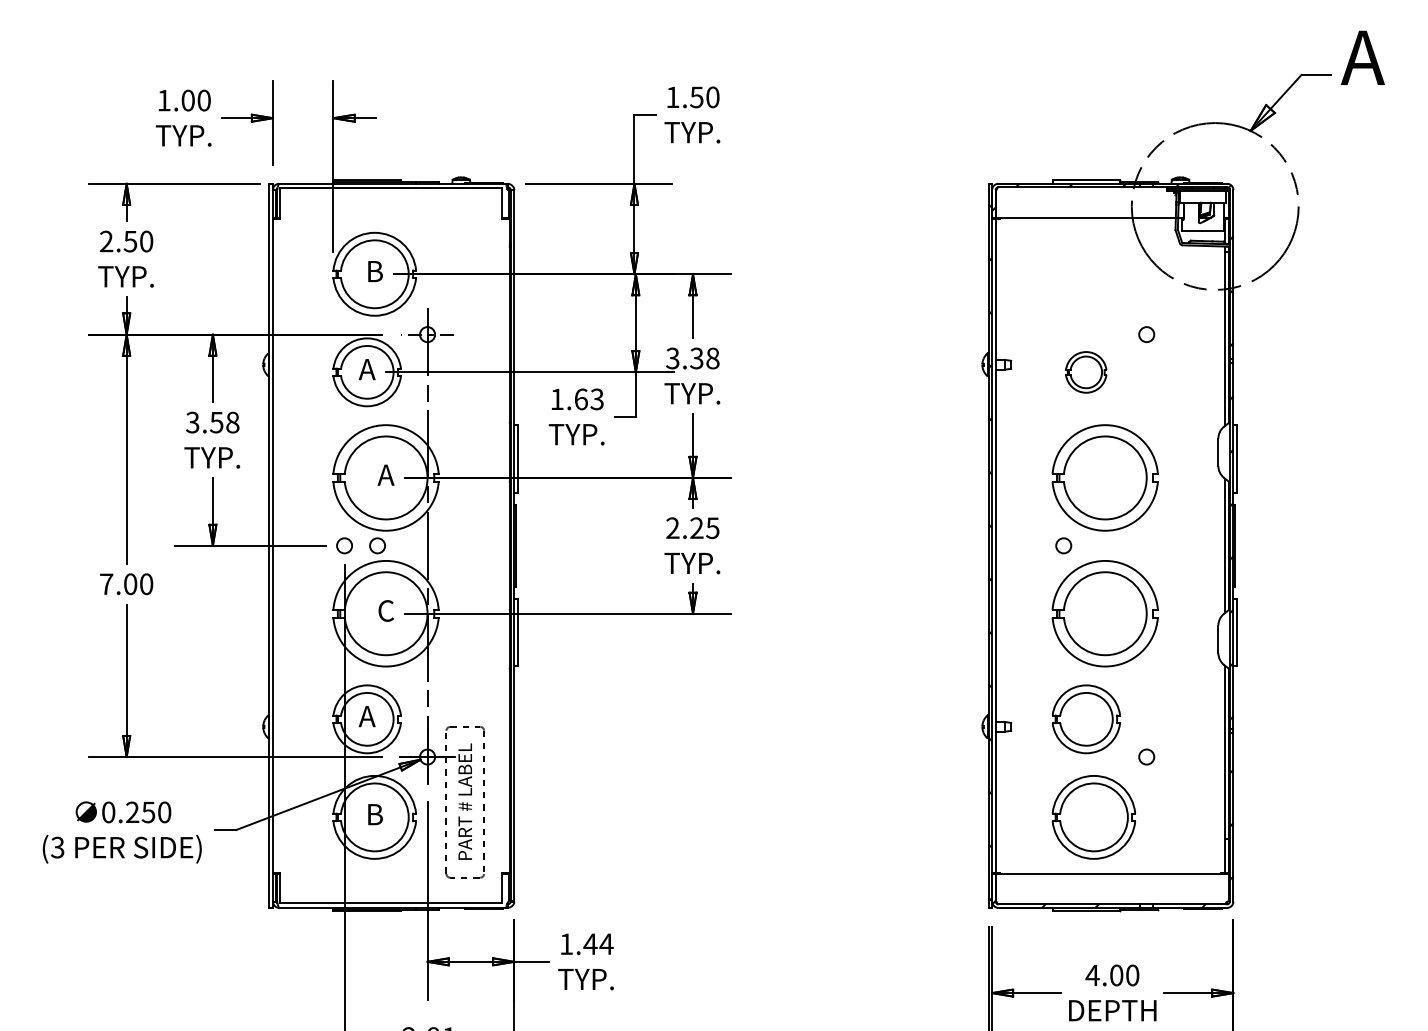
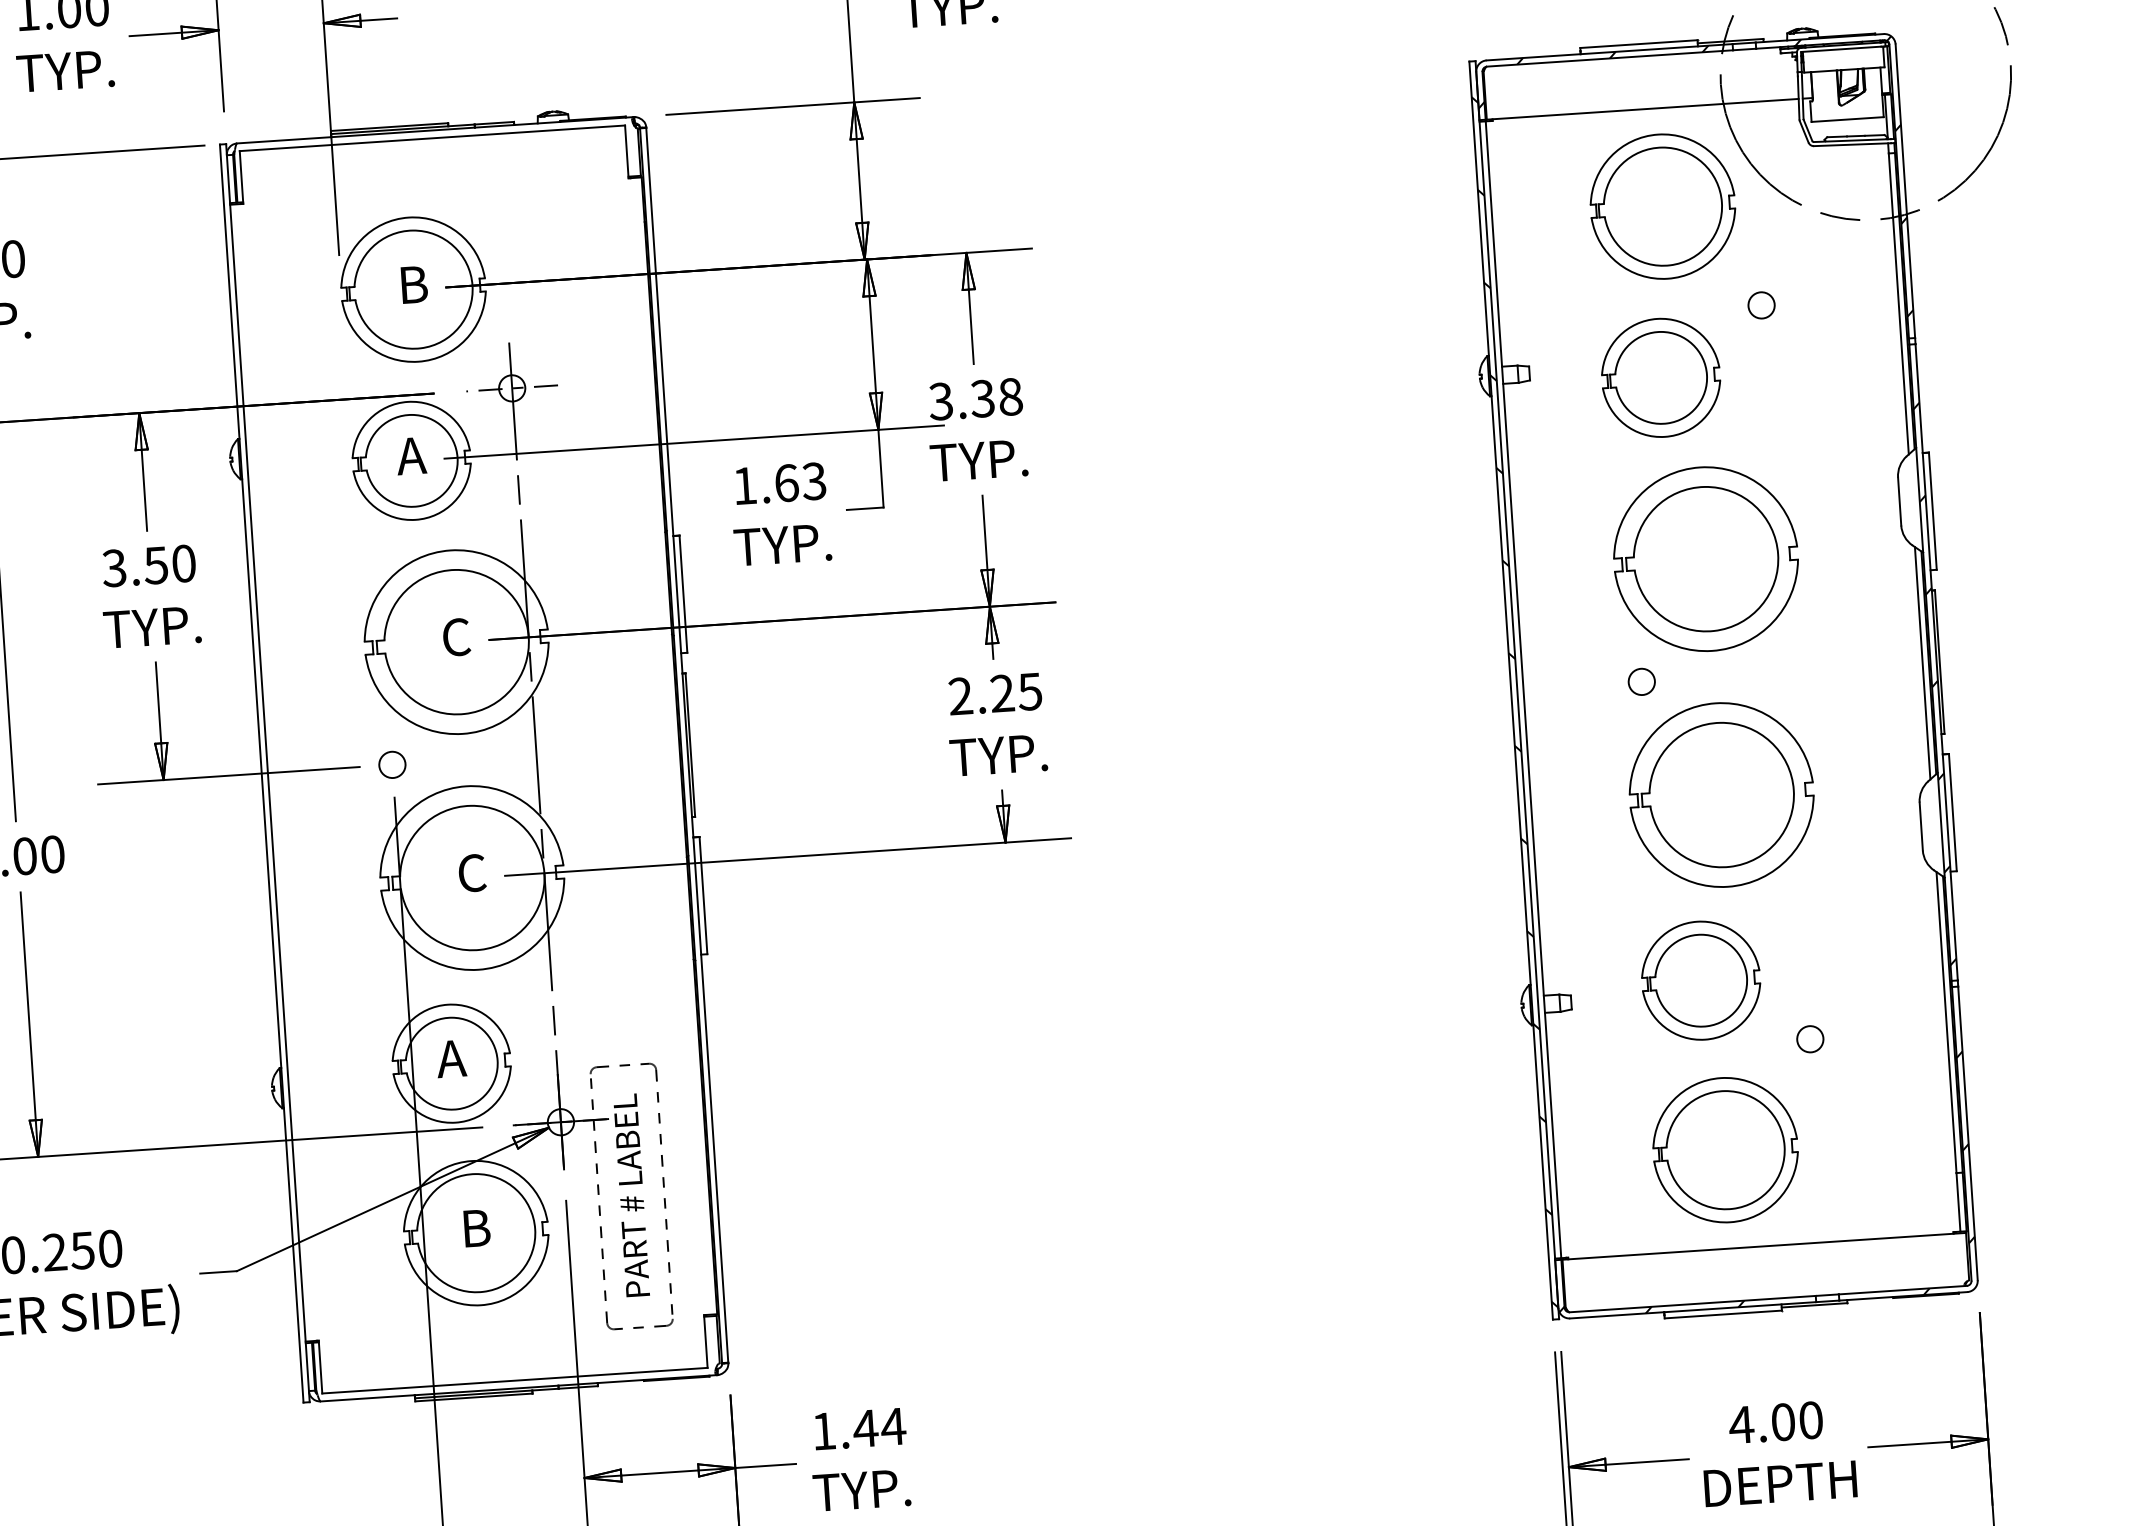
part: (1093, 273) -> (1662, 205), added
part: (1085, 372) -> (1659, 378), size x1.67
text: (232, 422) -> (183, 563), 3.58 -> 3.50
text: (385, 475) -> (455, 637), A -> C
circle: (377, 545) -> (449, 760), removed

